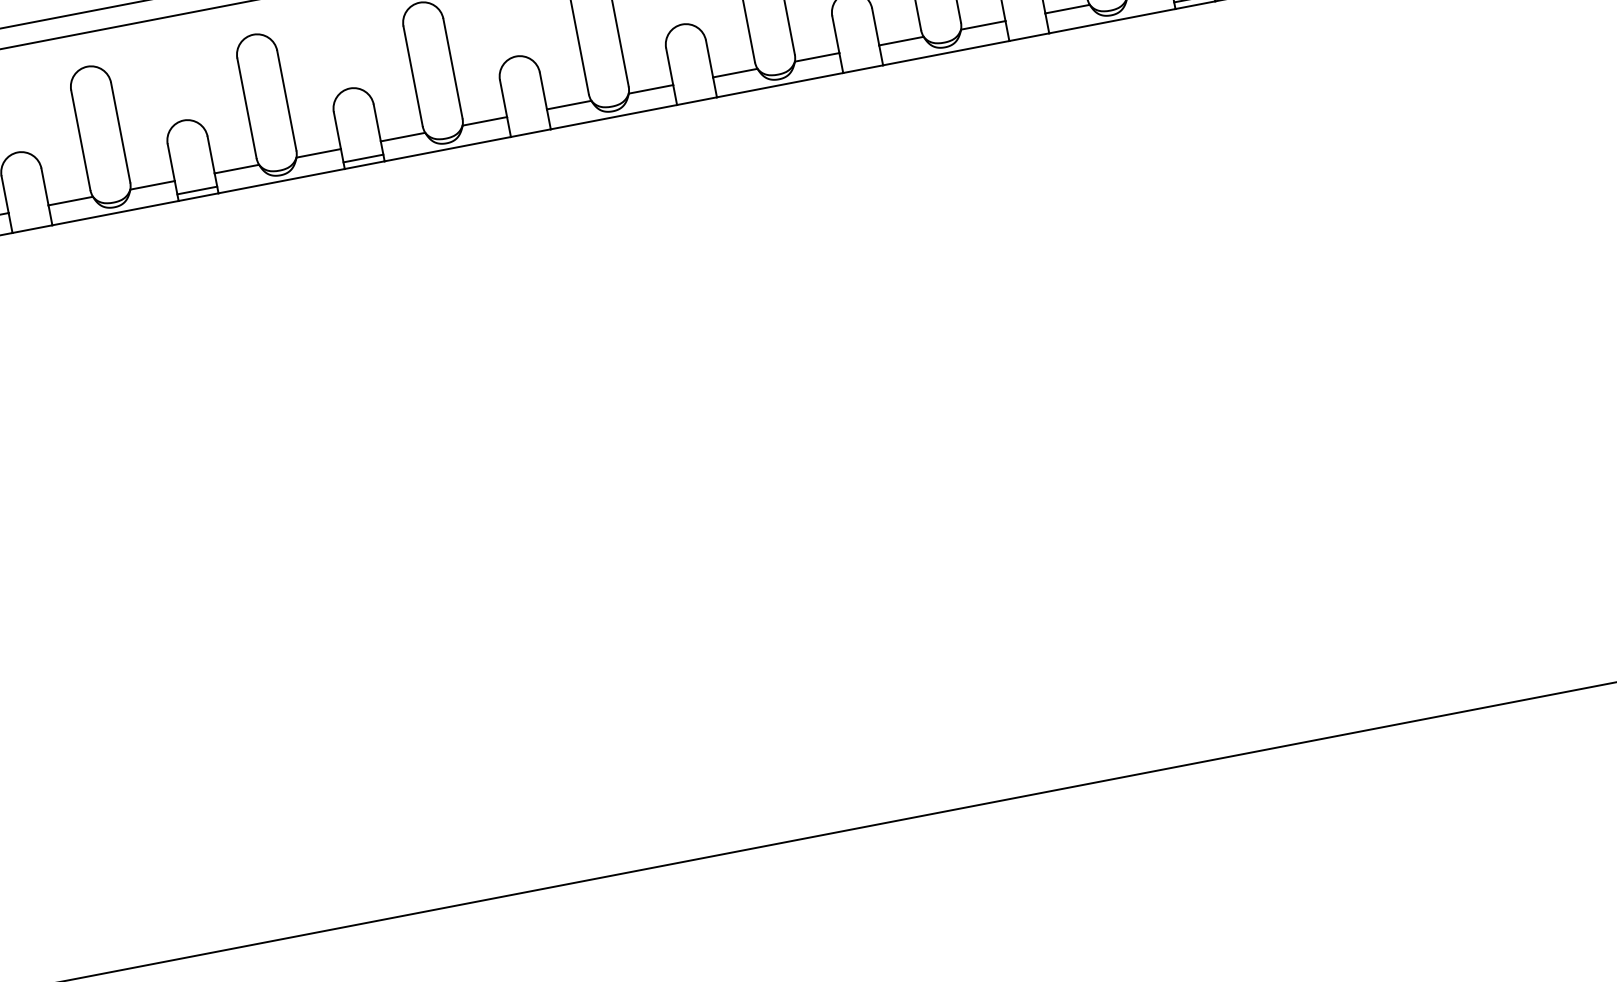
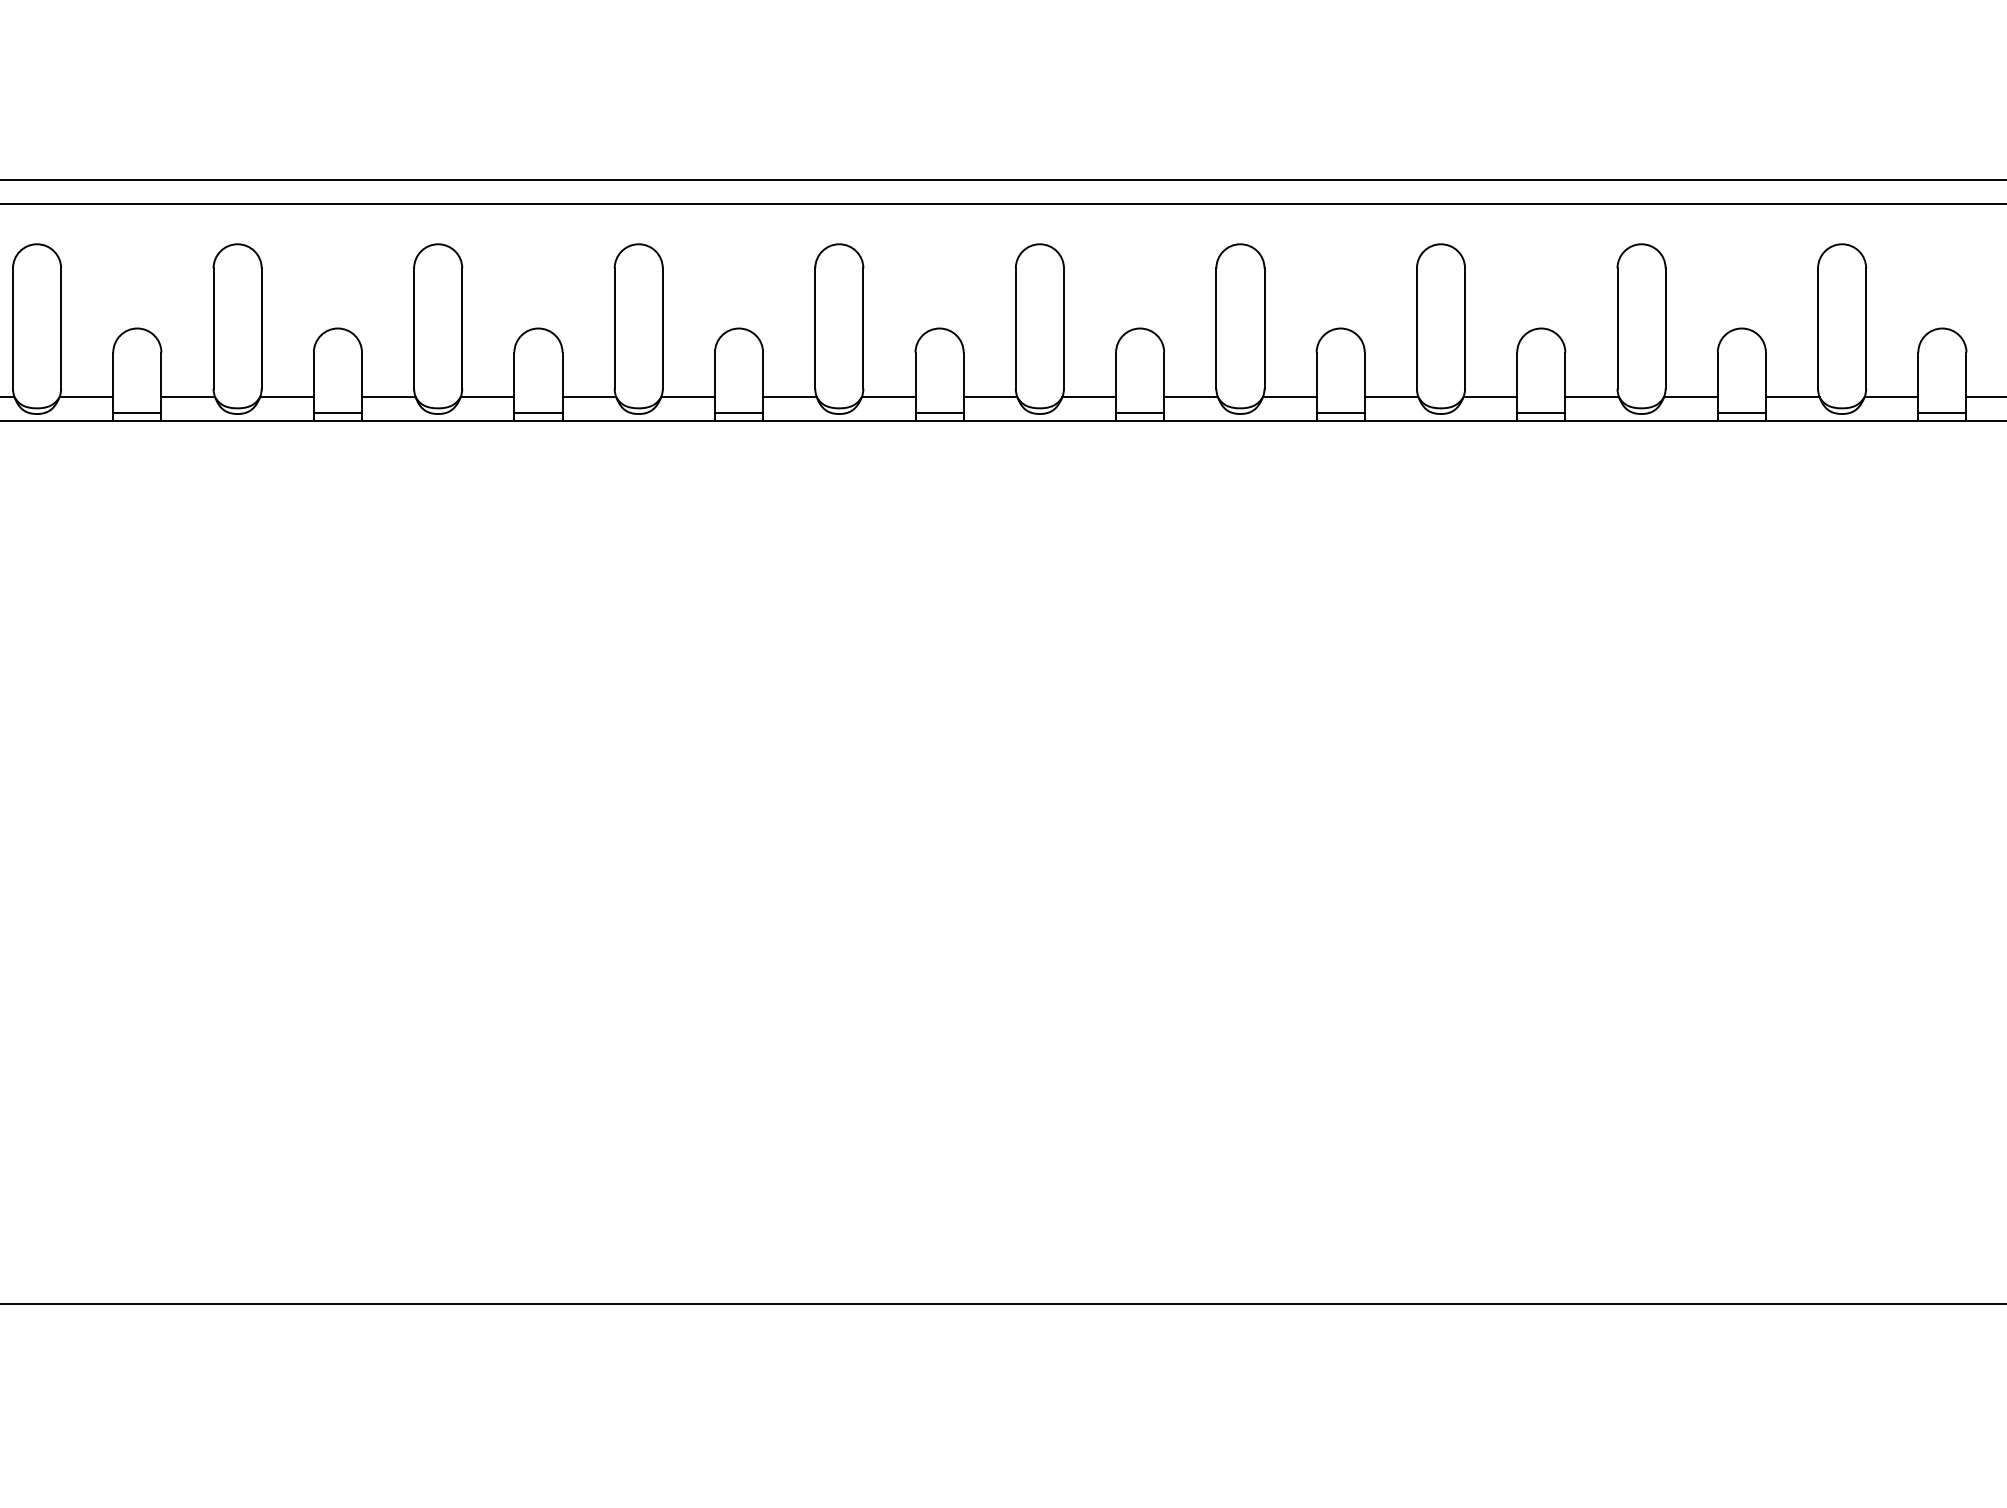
line: (1027, 30) -> (1340, 413), added
line: (862, 62) -> (1140, 413), added
line: (695, 94) -> (939, 413), added
line: (529, 126) -> (738, 413), added
line: (31, 222) -> (137, 413), added

